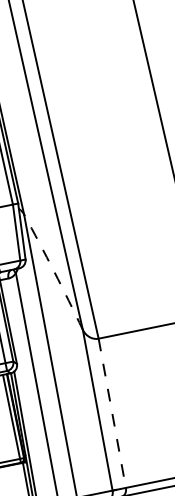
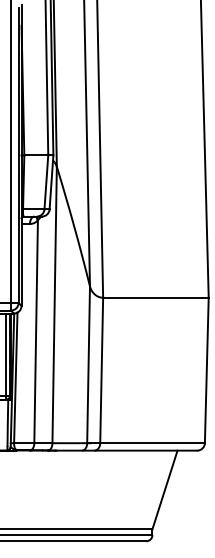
arc: (54, 271) -> (74, 226), dashed -> solid
line: (112, 413) -> (101, 370), dashed -> solid

